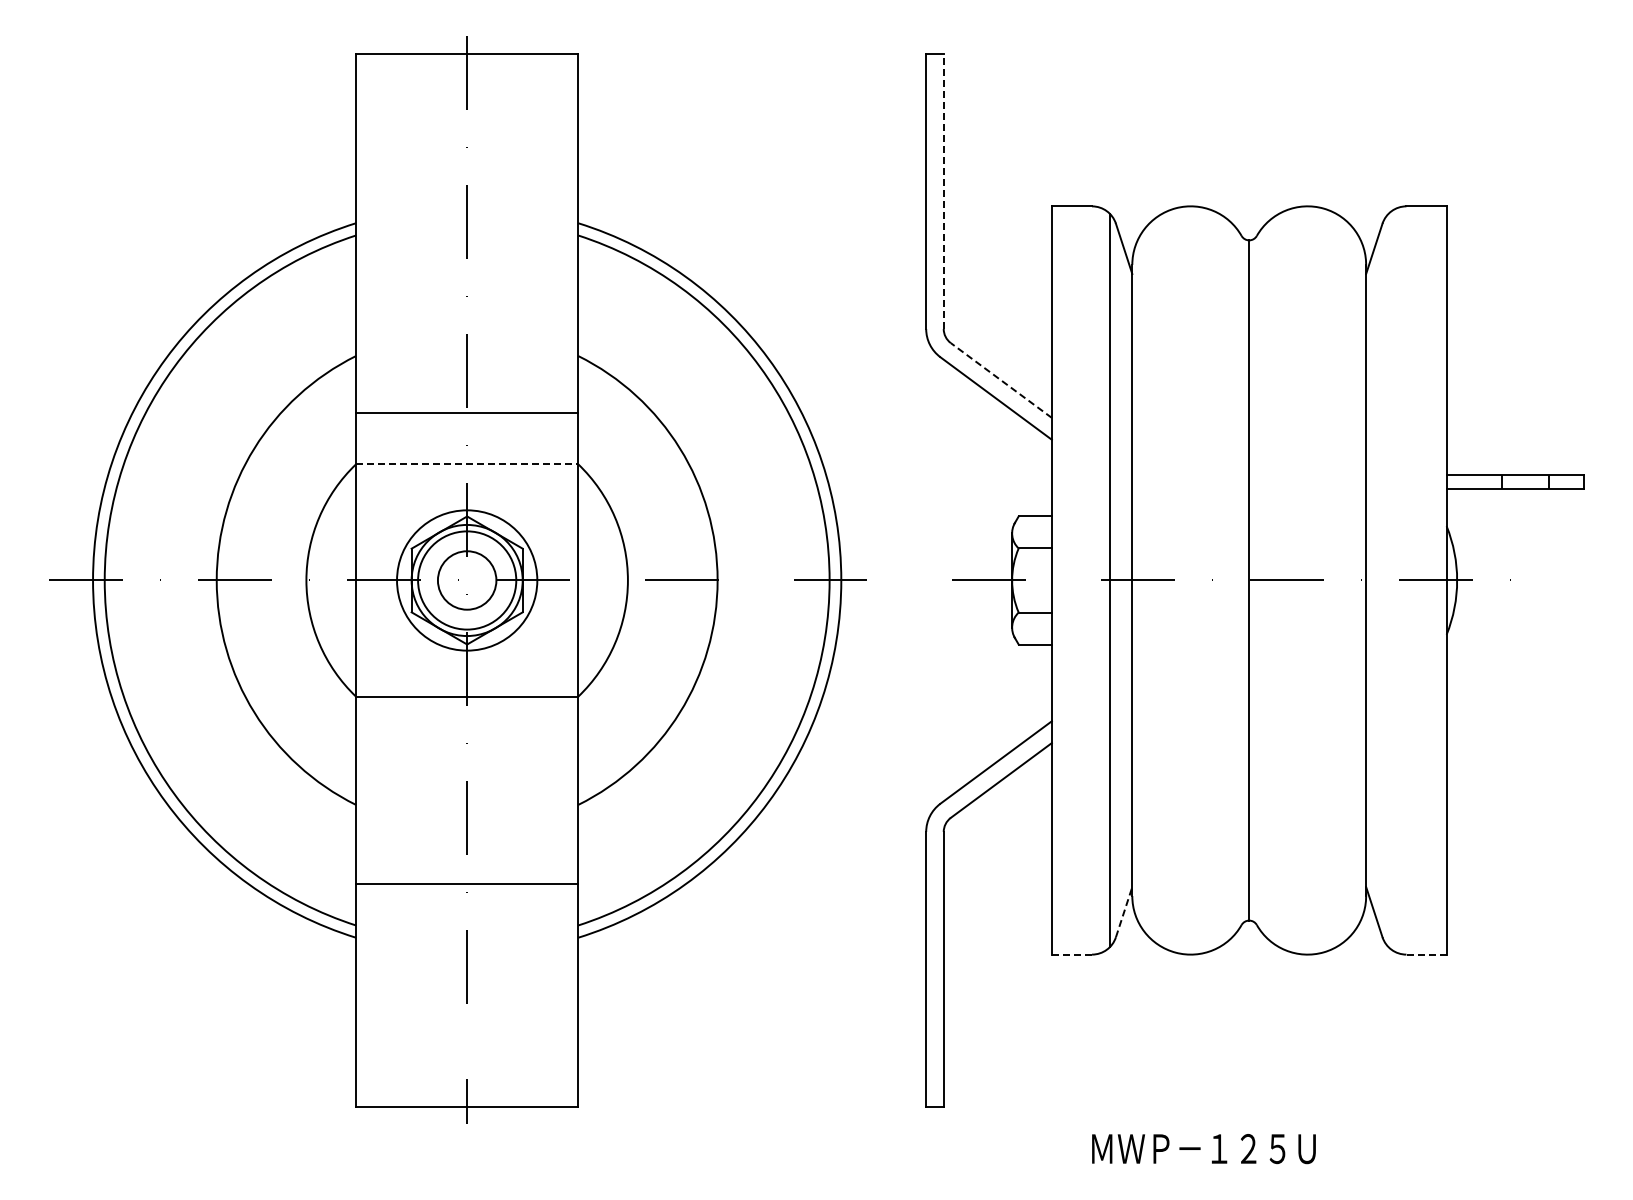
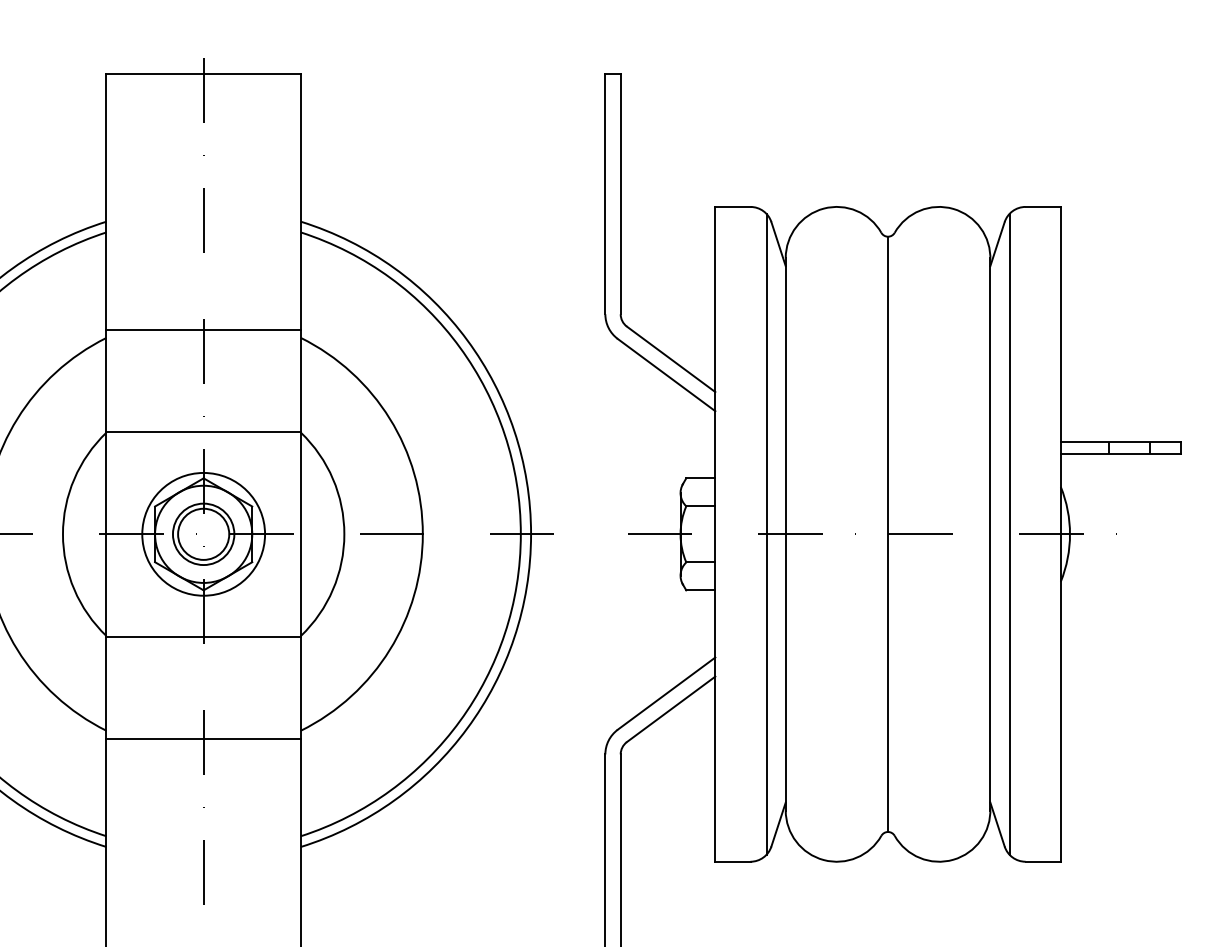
line: (943, 191) -> (620, 193), dashed -> solid
line: (1001, 380) -> (671, 359), dashed -> solid
line: (467, 412) -> (203, 329), moved
line: (467, 463) -> (203, 431), dashed -> solid
circle: (467, 580) -> (203, 534), size x0.71
line: (1388, 580) -> (1009, 534), added
line: (467, 884) -> (203, 739), moved
line: (1124, 911) -> (778, 824), dashed -> solid
line: (1072, 954) -> (733, 861), dashed -> solid
line: (1426, 954) -> (1043, 861), dashed -> solid

